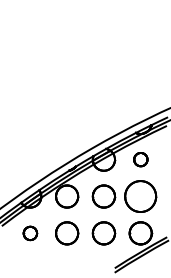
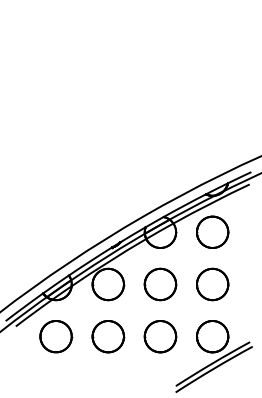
part: (140, 159) -> (212, 231), size x1.67
part: (140, 196) -> (212, 284), size x0.71
part: (30, 233) -> (56, 336), size x1.67

